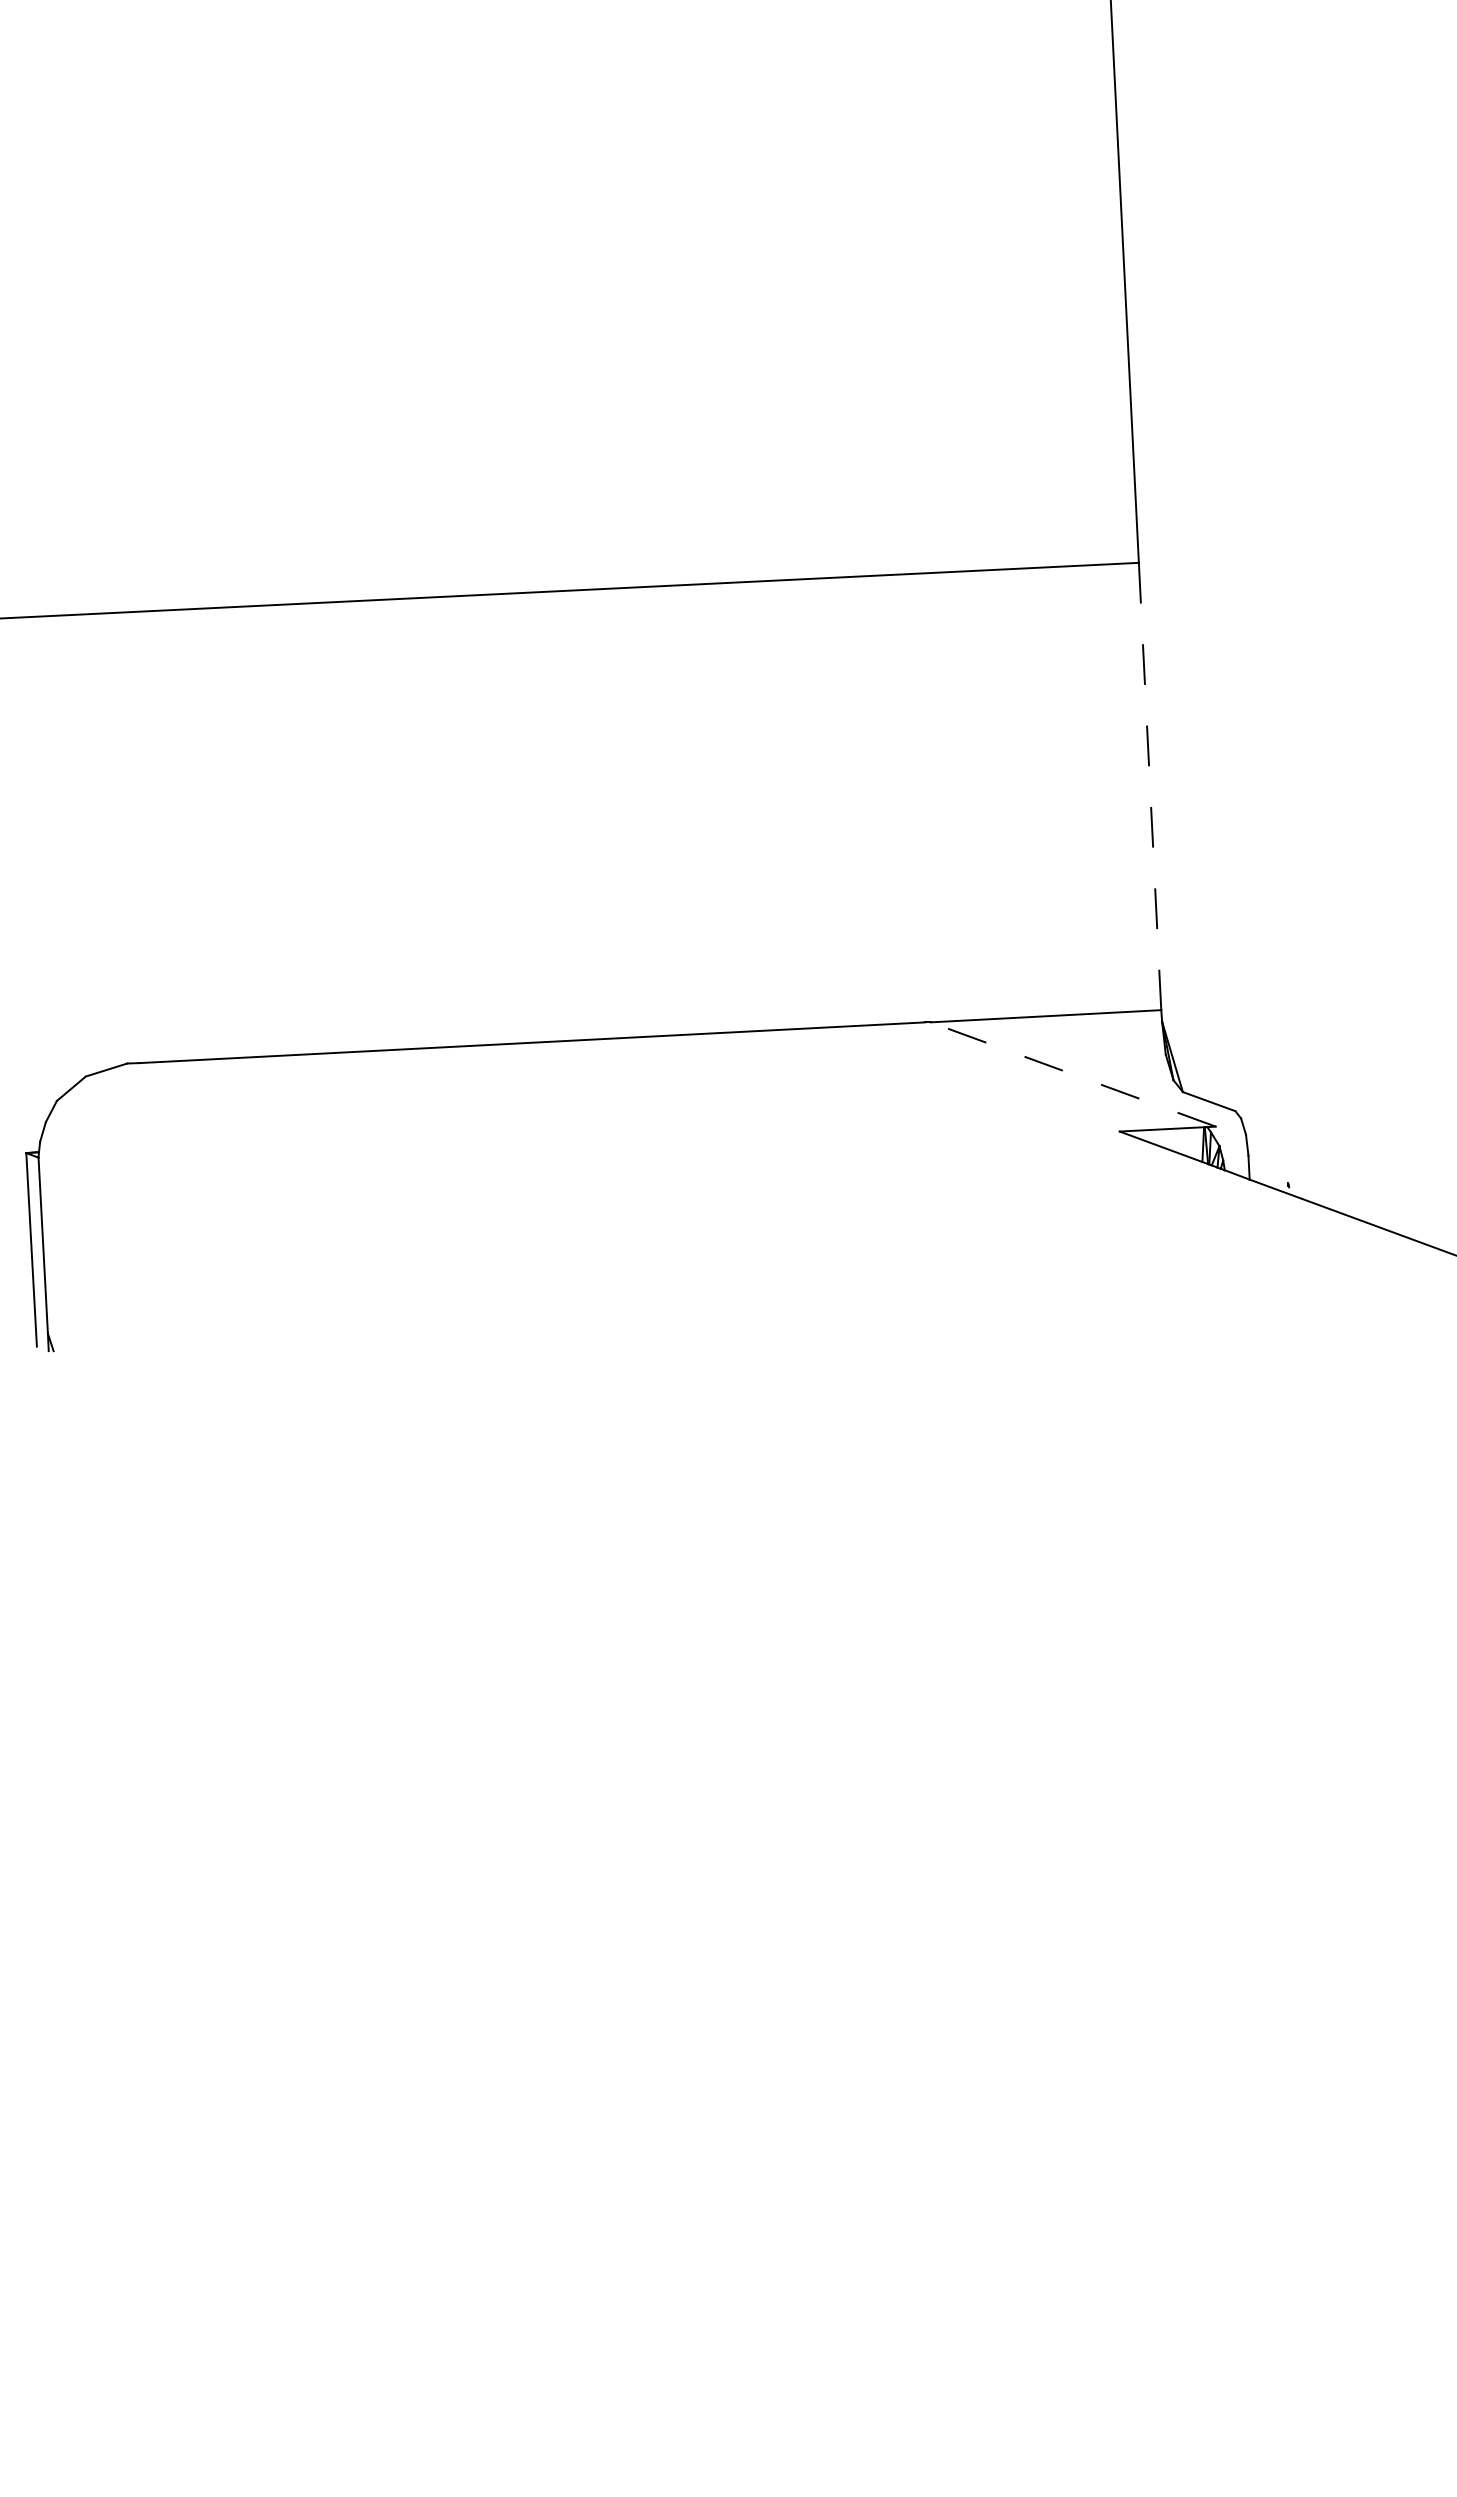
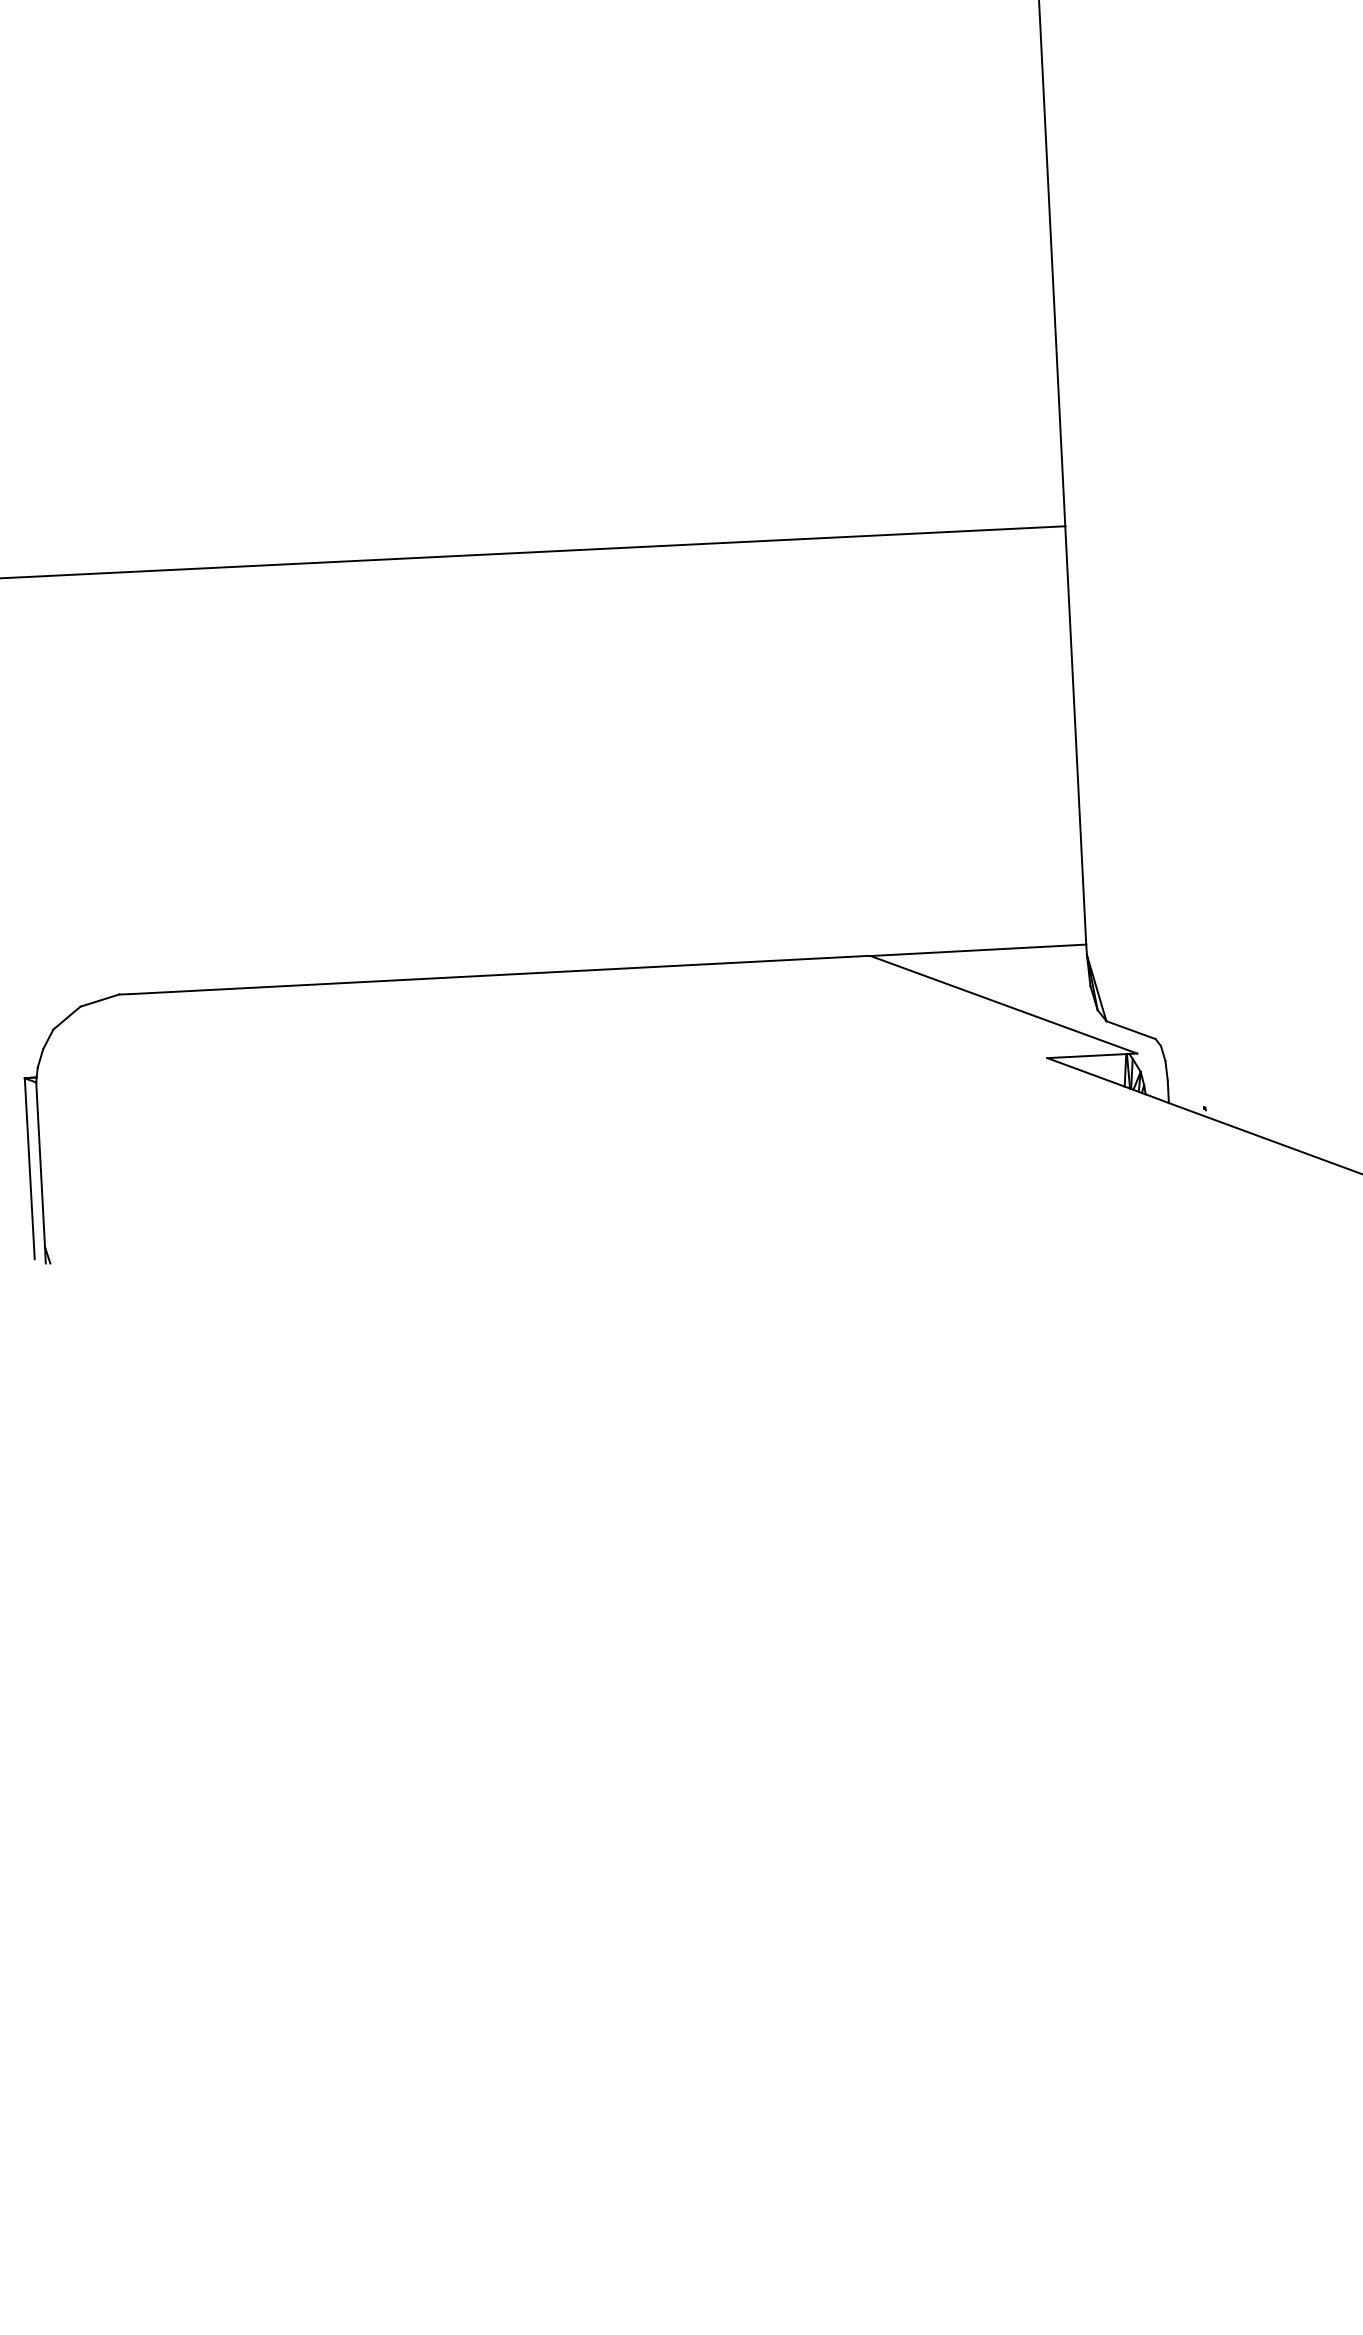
line: (1150, 786) -> (1076, 735), dashed -> solid
line: (1073, 1074) -> (1004, 1004), dashed -> solid

